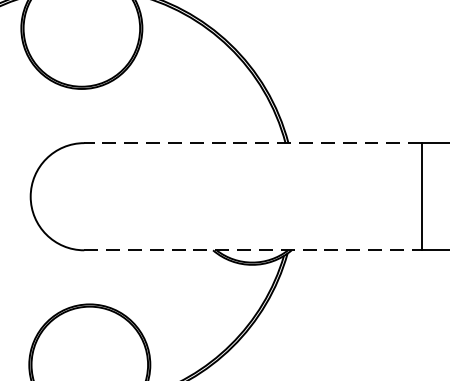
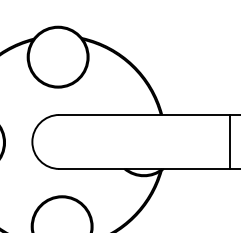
line: (251, 142) -> (143, 114), dashed -> solid
line: (253, 249) -> (144, 168), dashed -> solid

